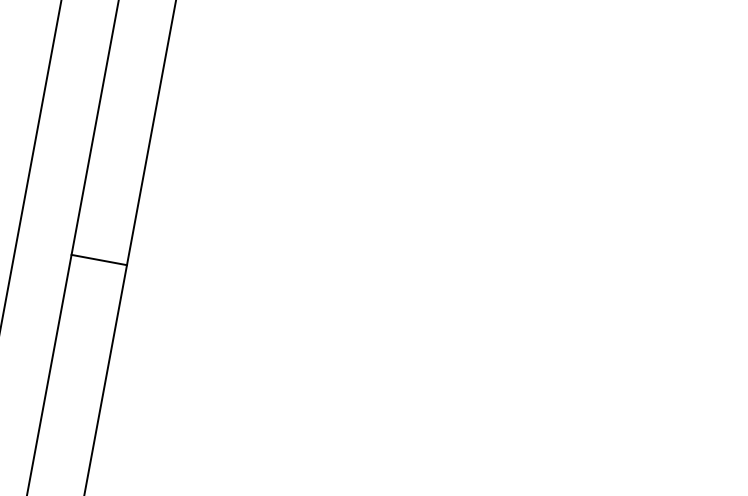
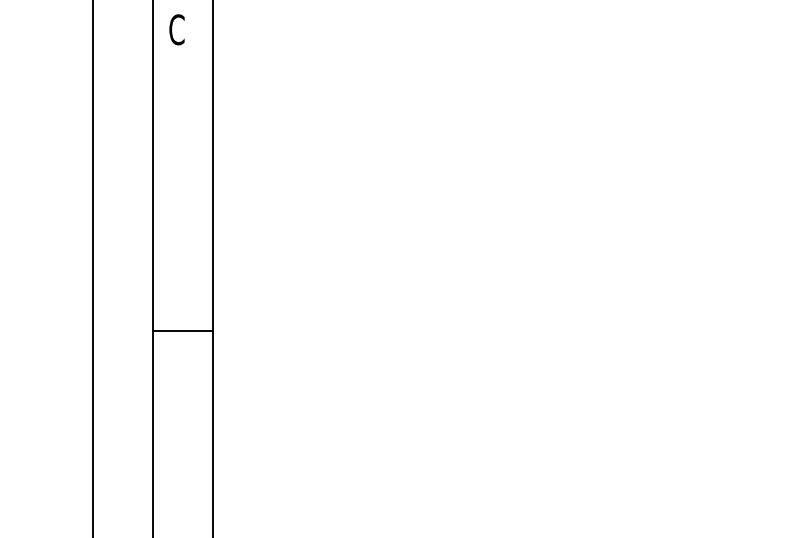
line: (99, 259) -> (183, 330), moved

